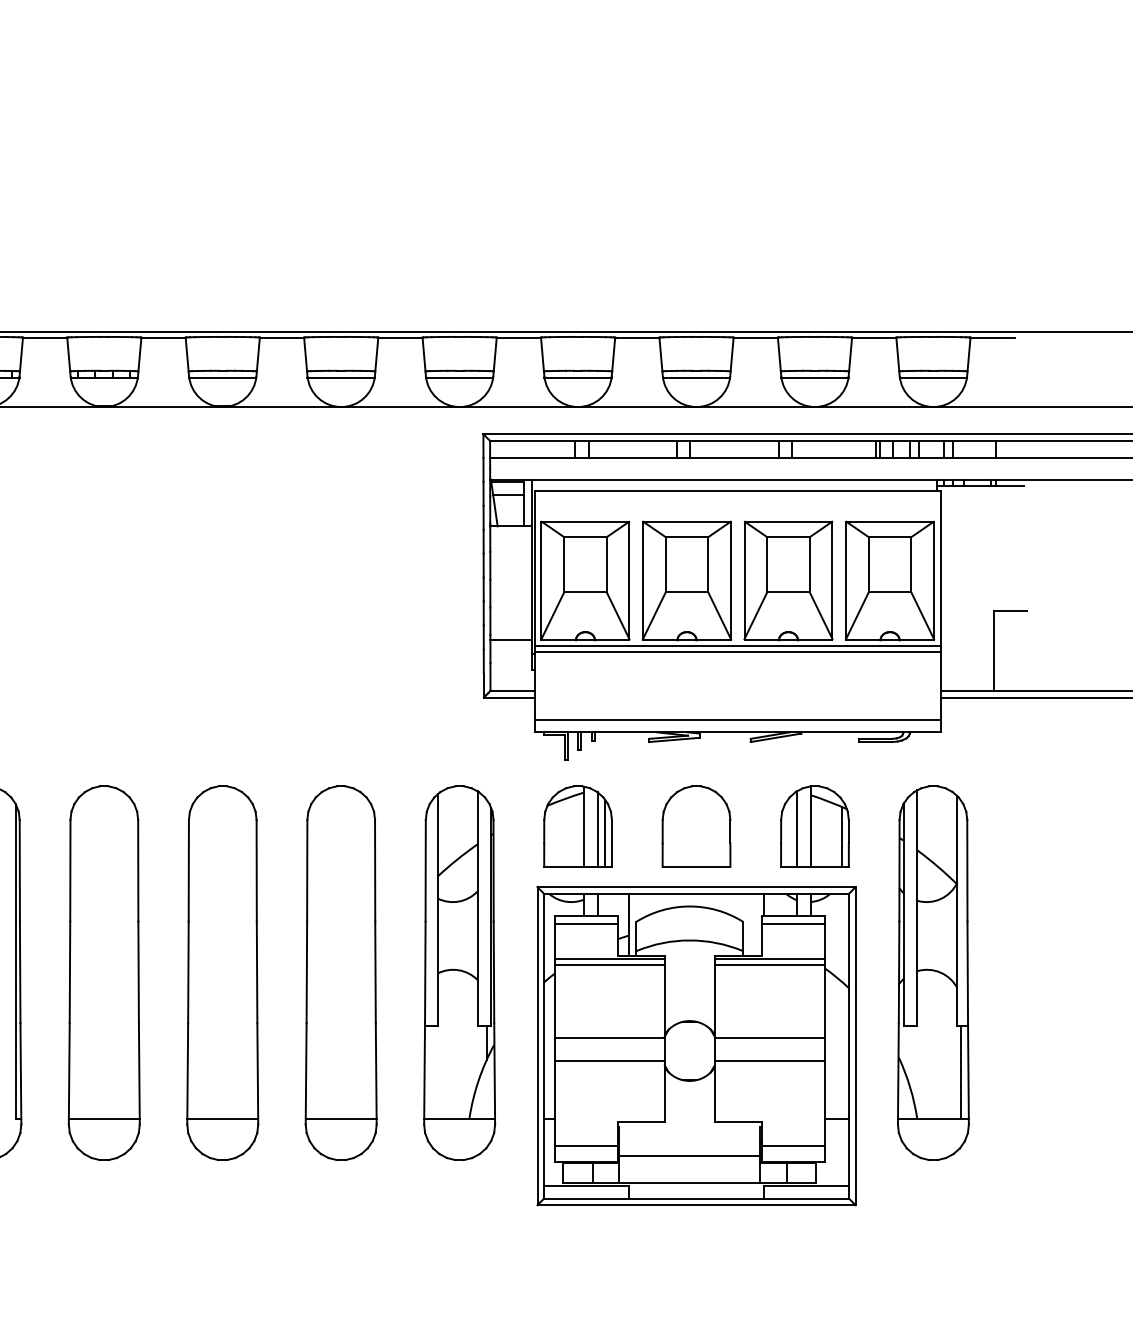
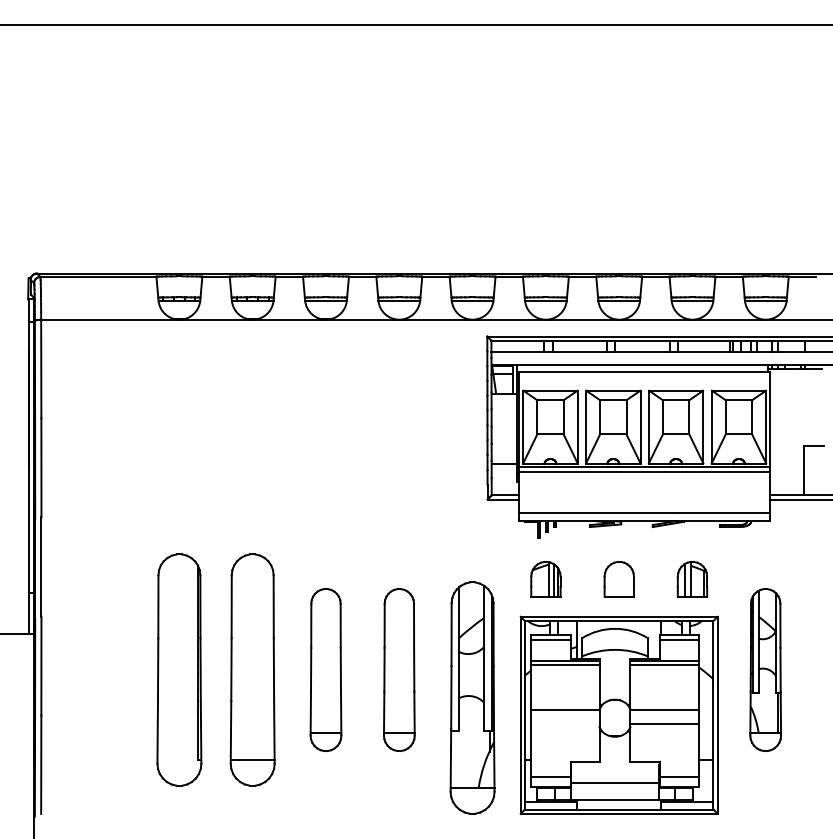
part: (577, 826) -> (545, 579), size x0.7
part: (697, 826) -> (619, 579), size x0.7
part: (814, 826) -> (692, 579), size x0.7
part: (221, 972) -> (325, 669), size x0.7
part: (341, 972) -> (399, 669), size x0.7
part: (459, 972) -> (472, 697), moved
part: (932, 972) -> (765, 669), size x0.7
line: (609, 1061) -> (565, 724), removed

